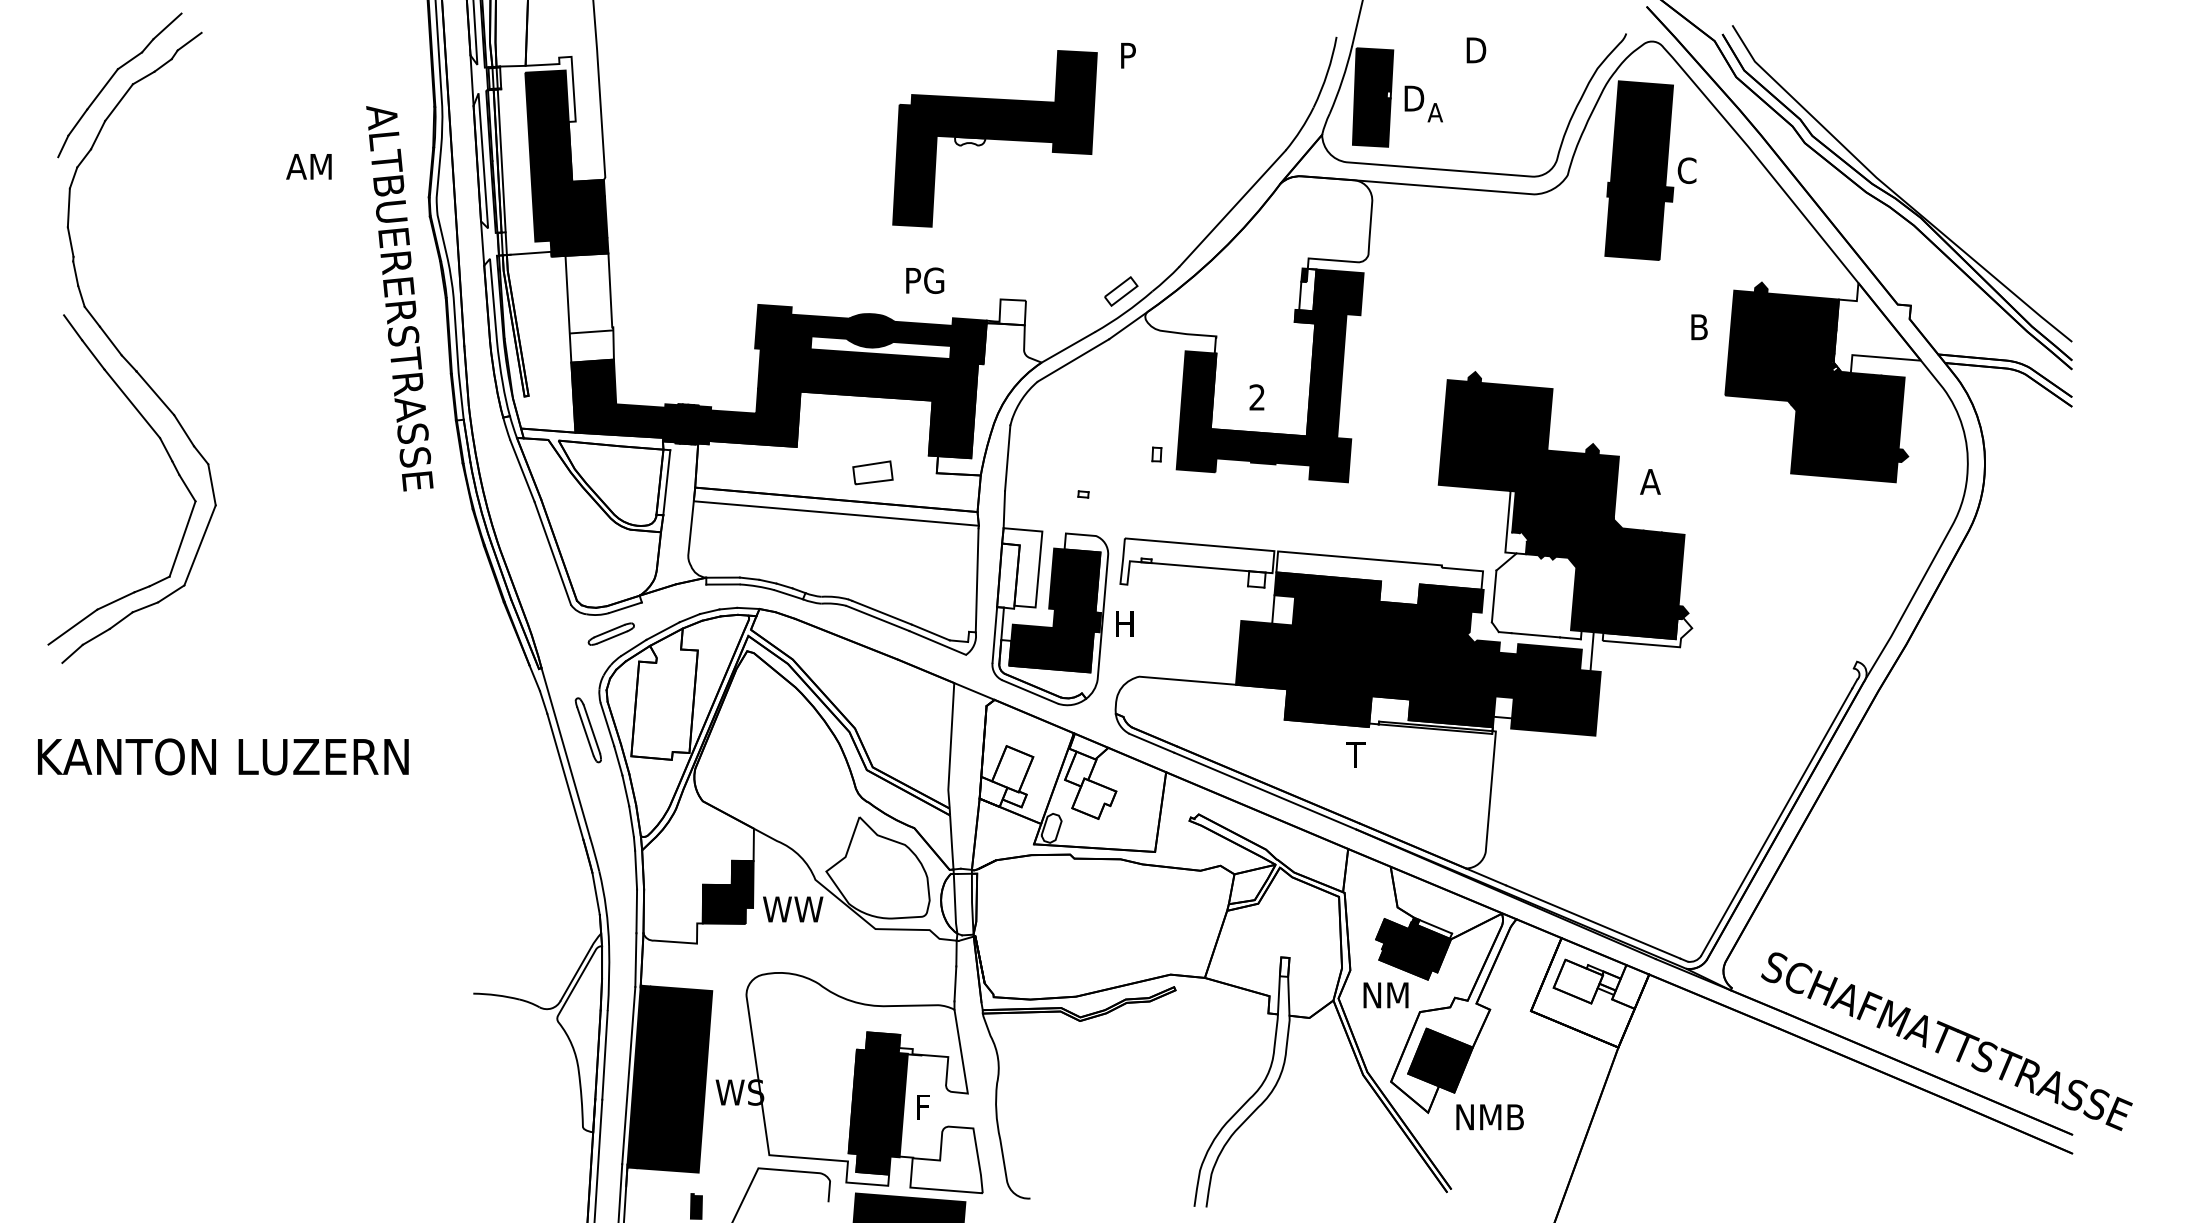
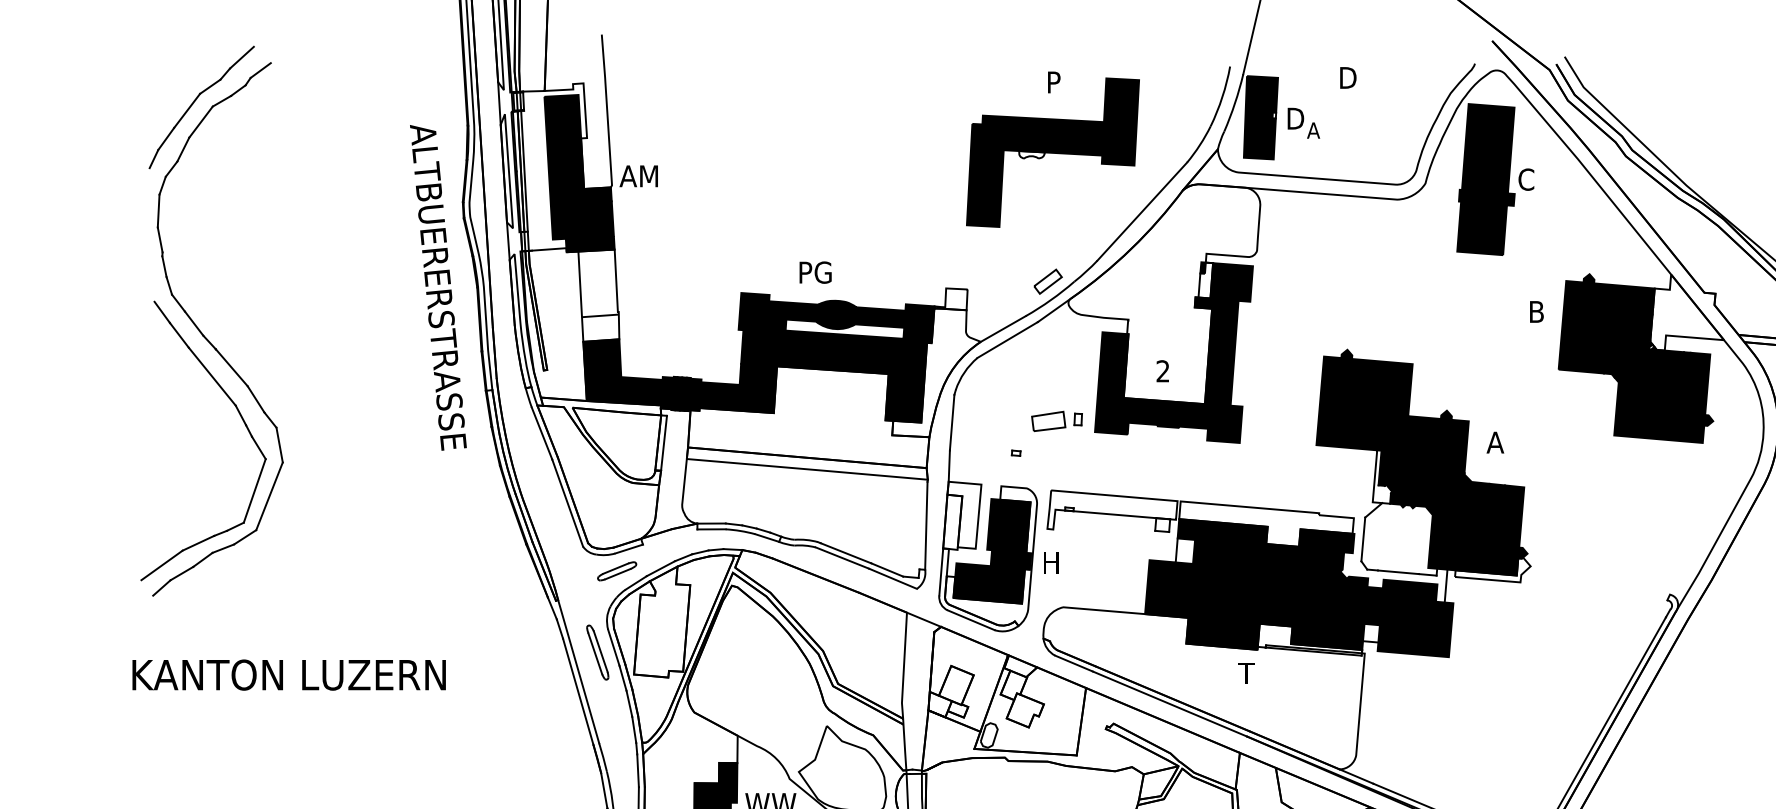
part: (994, 138) -> (1052, 152), moved
text: (308, 166) -> (638, 176), moved
text: (925, 280) -> (815, 272), moved
part: (872, 472) -> (1048, 421), moved

